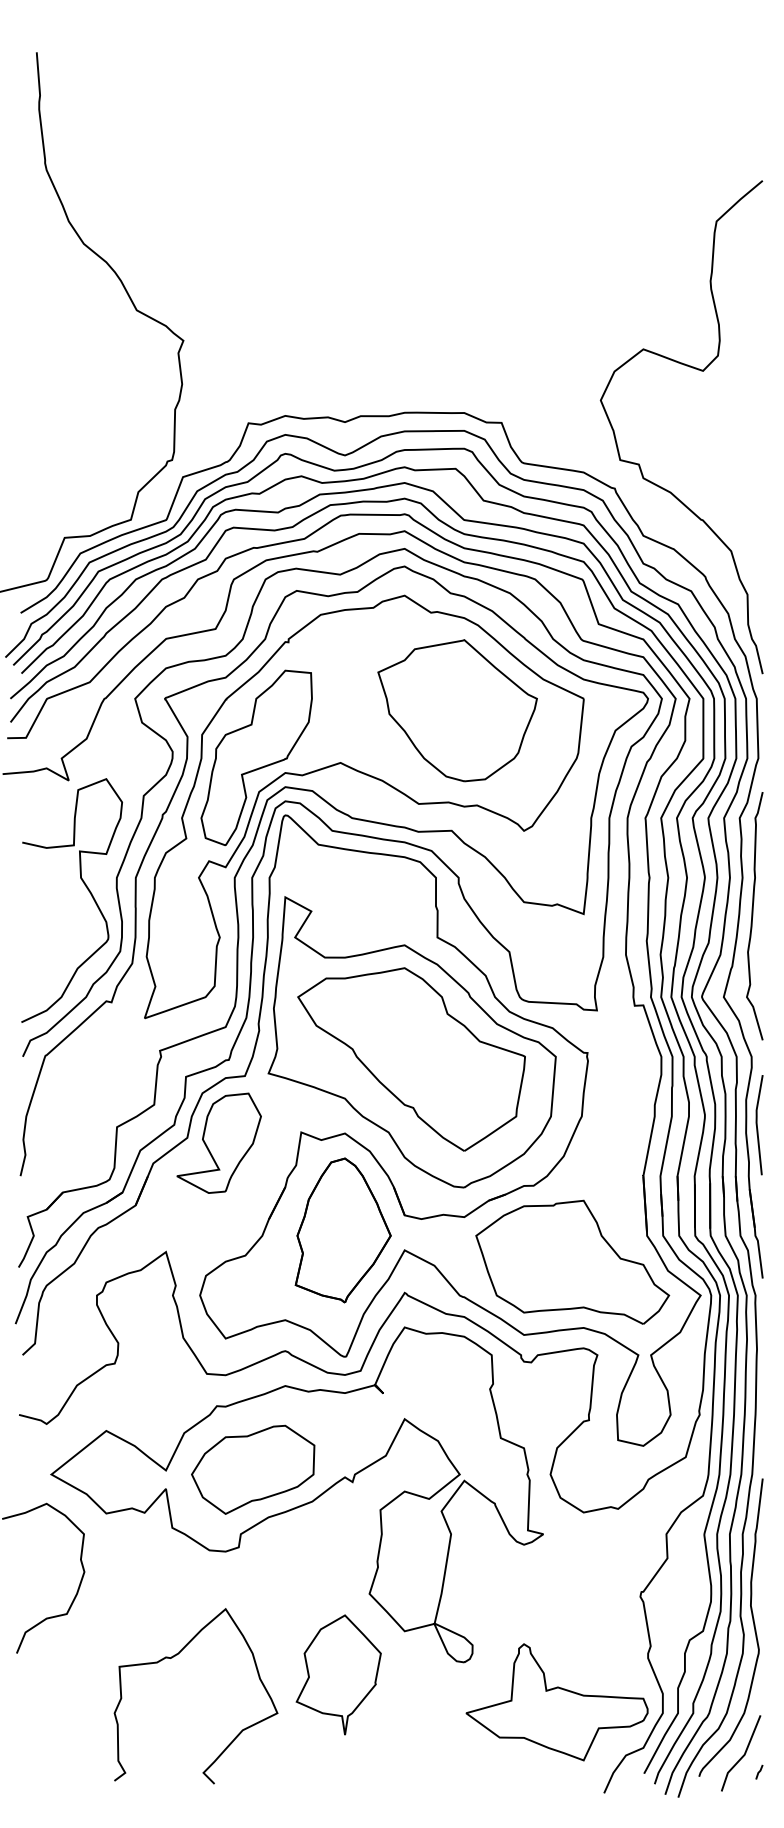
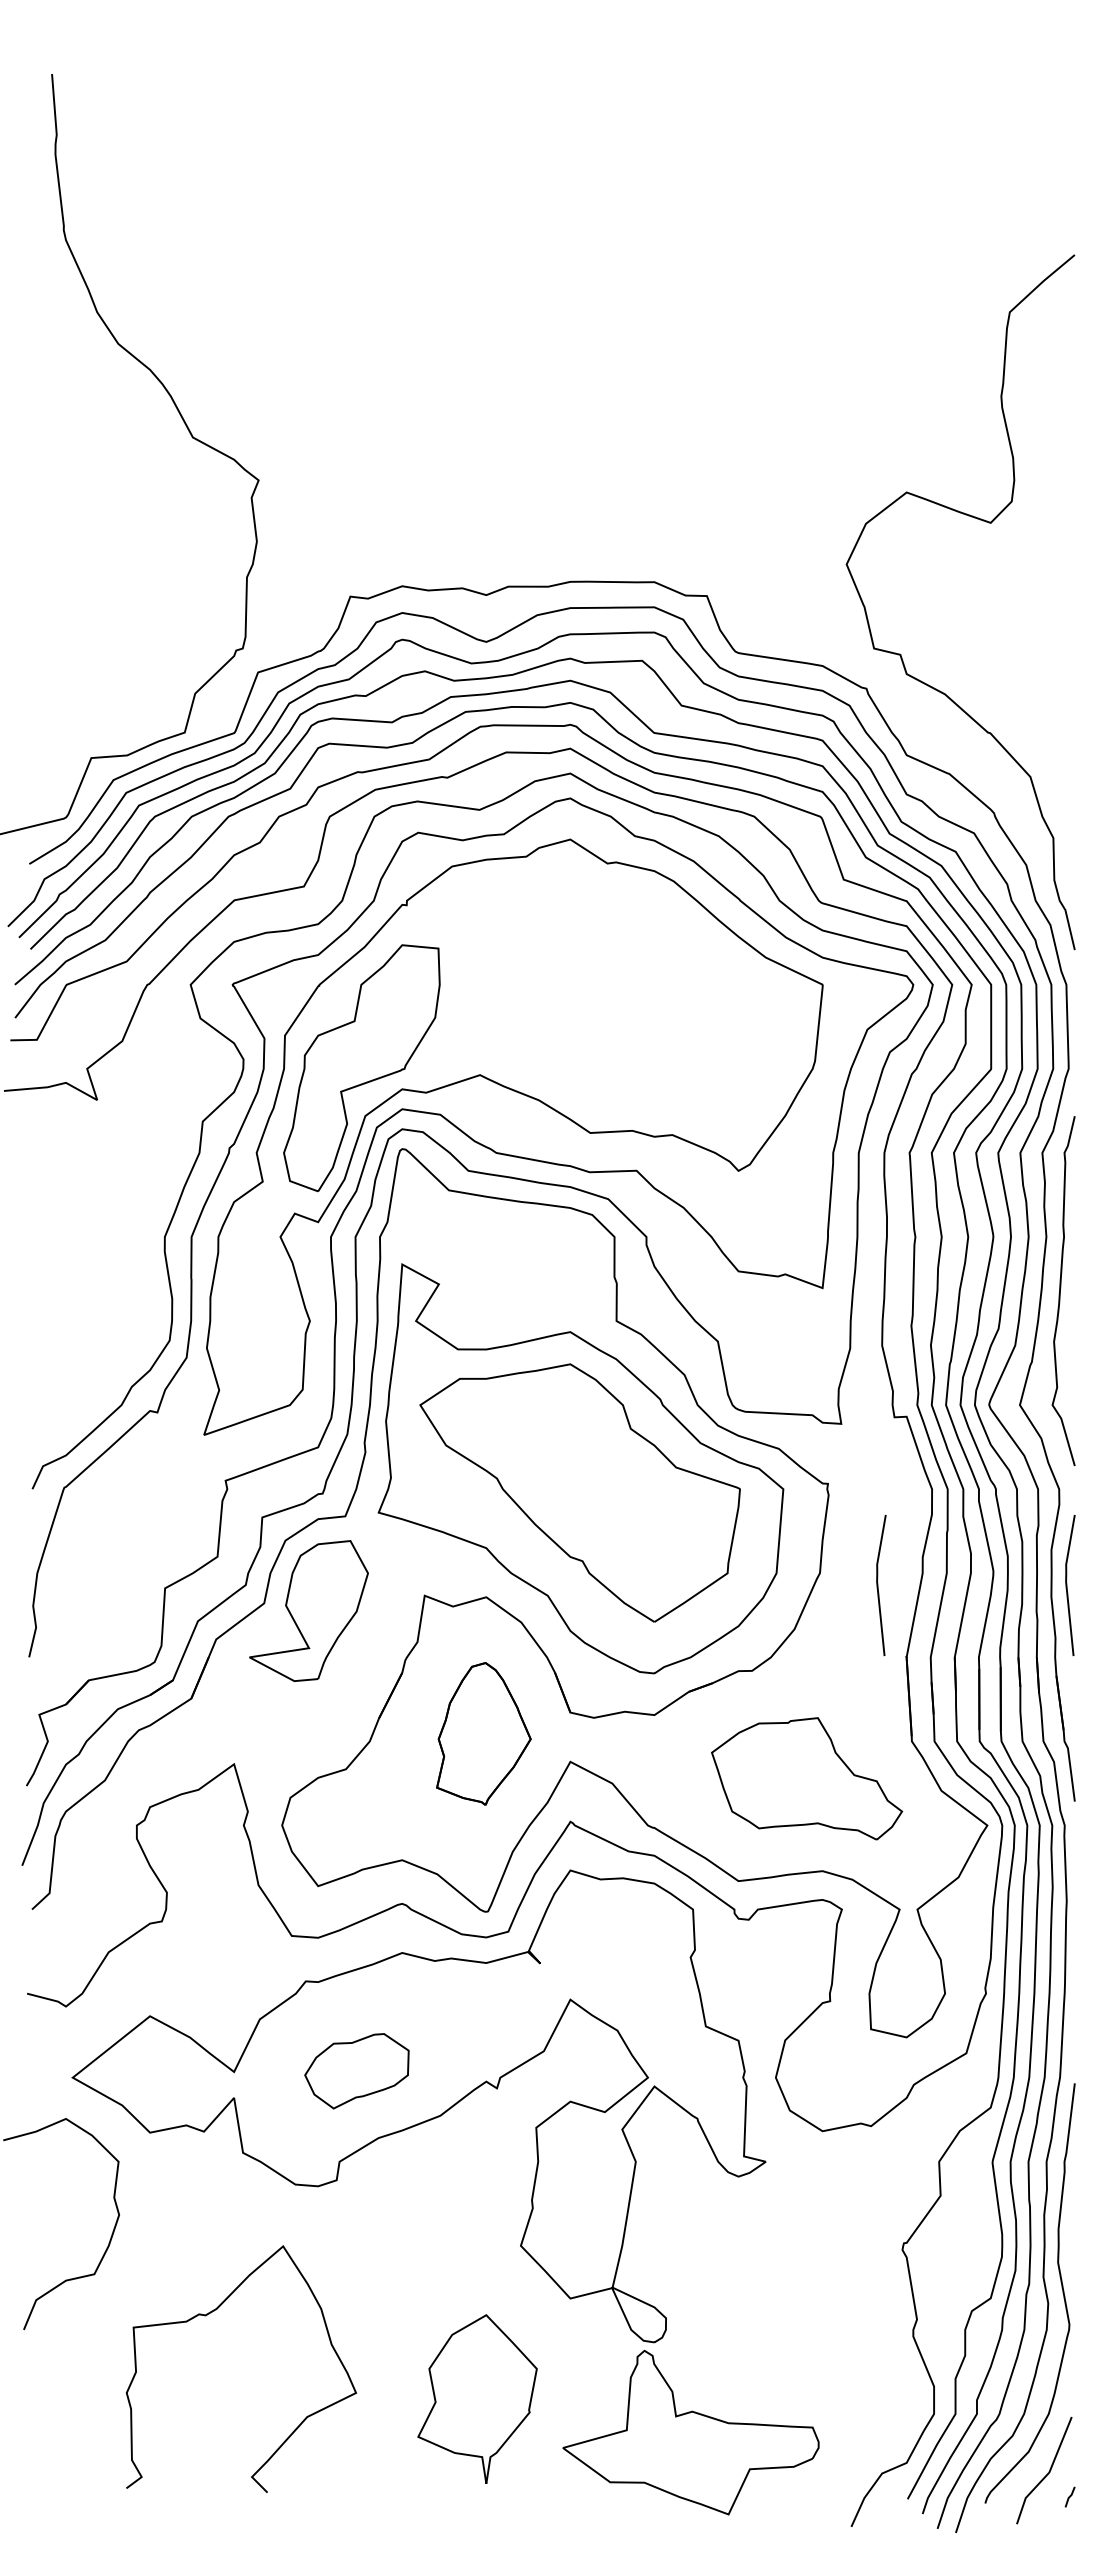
part: (457, 710) -> (644, 1001), removed
curve: (87, 889) -> (123, 1253), removed
line: (623, 1125) -> (878, 1585), added
part: (343, 1230) -> (483, 1733), size x0.7
part: (572, 1262) -> (806, 1778), size x0.7
part: (252, 1470) -> (356, 2071), size x0.6
curve: (173, 1657) -> (209, 2314), moved
part: (338, 1674) -> (477, 2398), moved
part: (556, 1702) -> (690, 2432), moved

